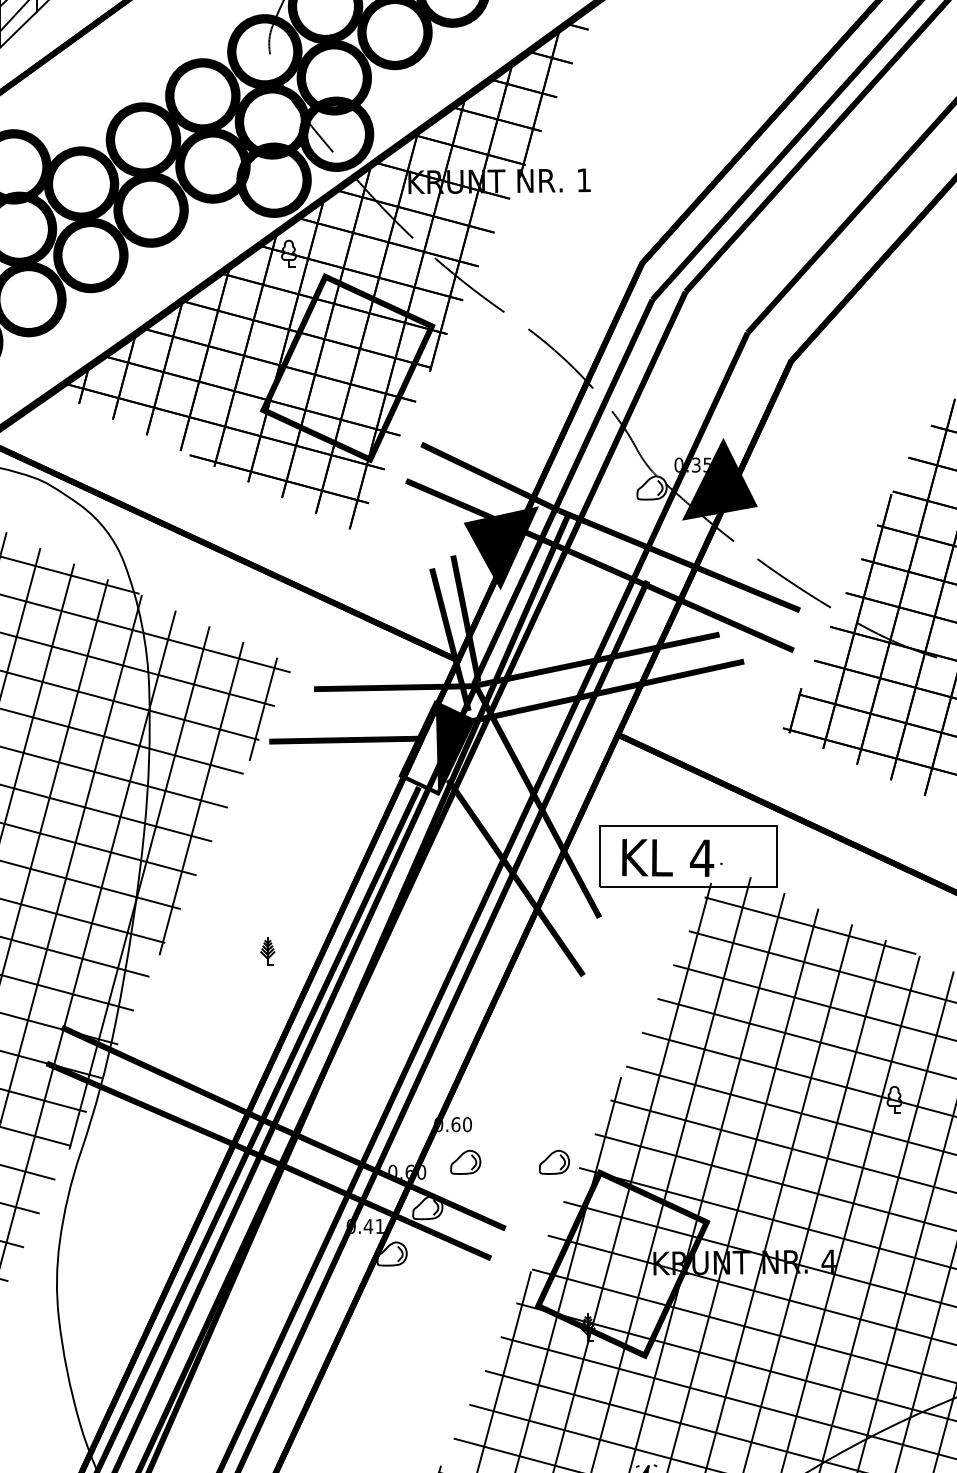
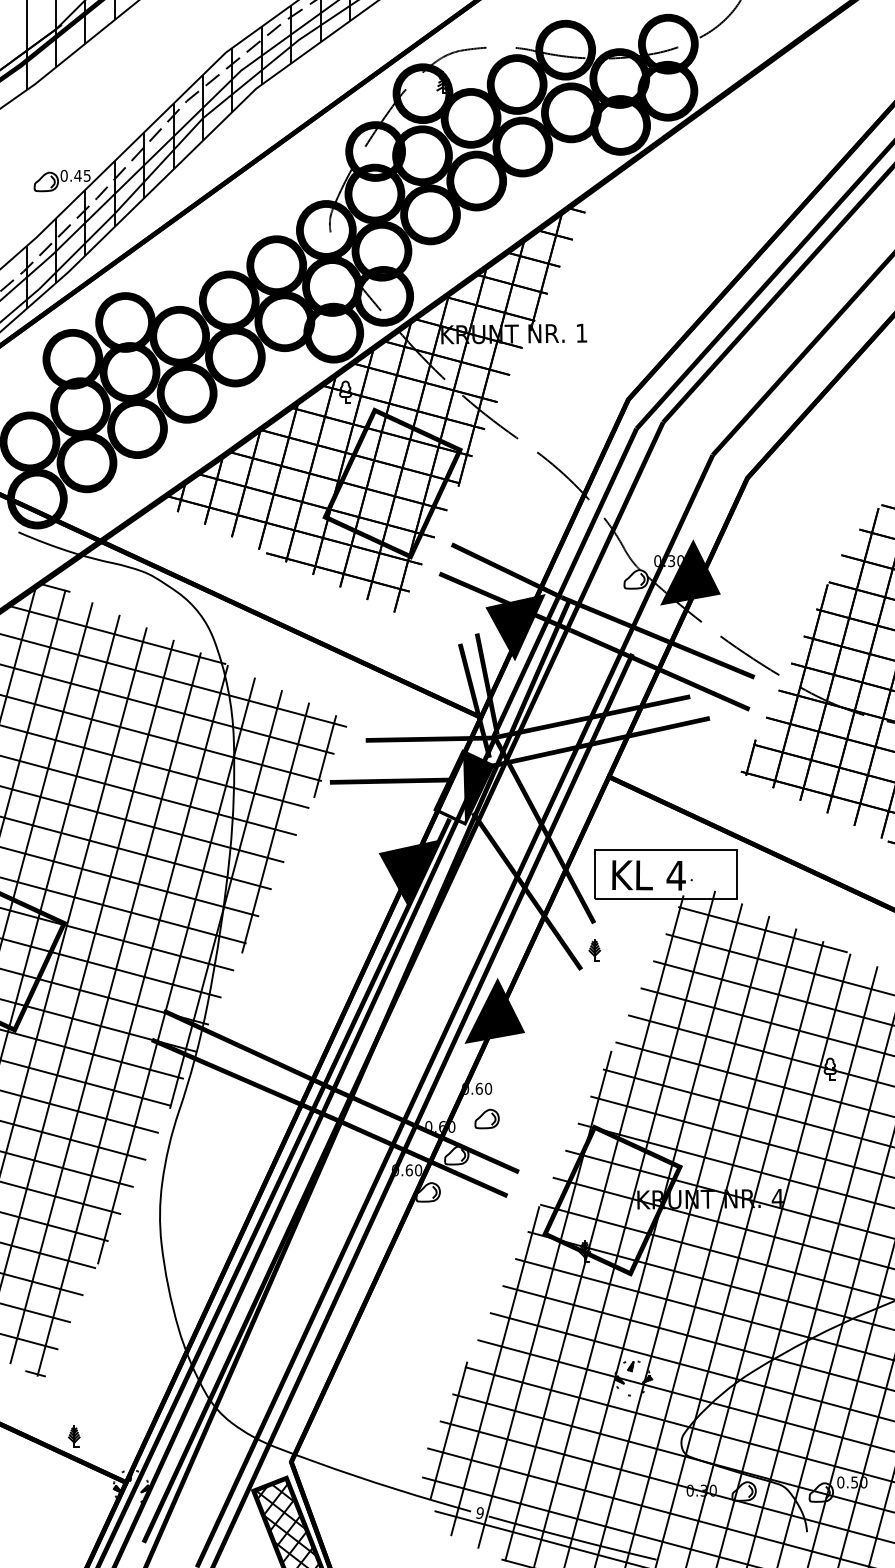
text: (707, 464) -> (680, 560), 0.35 -> 0.30
fill: (367, 855) -> (408, 873), added
part: (267, 951) -> (594, 950), moved
fill: (474, 1026) -> (494, 1010), added
part: (553, 1161) -> (557, 1118), removed
text: (373, 1226) -> (413, 1170), 0.41 -> 0.60

